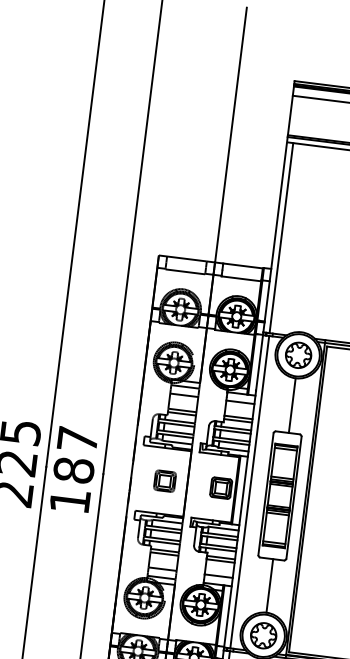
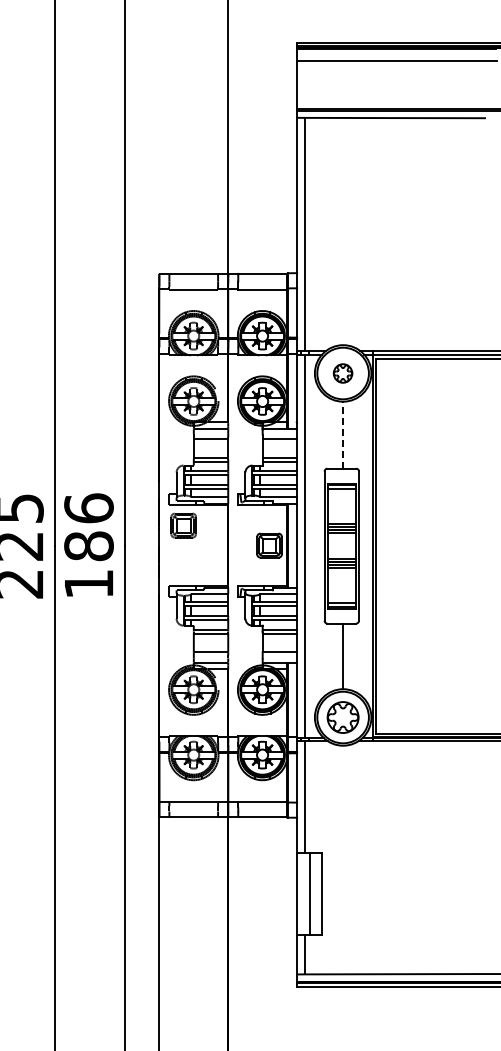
part: (298, 355) -> (342, 373), size x0.6
line: (292, 405) -> (343, 435), solid -> dashed
text: (77, 439) -> (88, 508), 187 -> 186
part: (164, 481) -> (183, 525), moved

